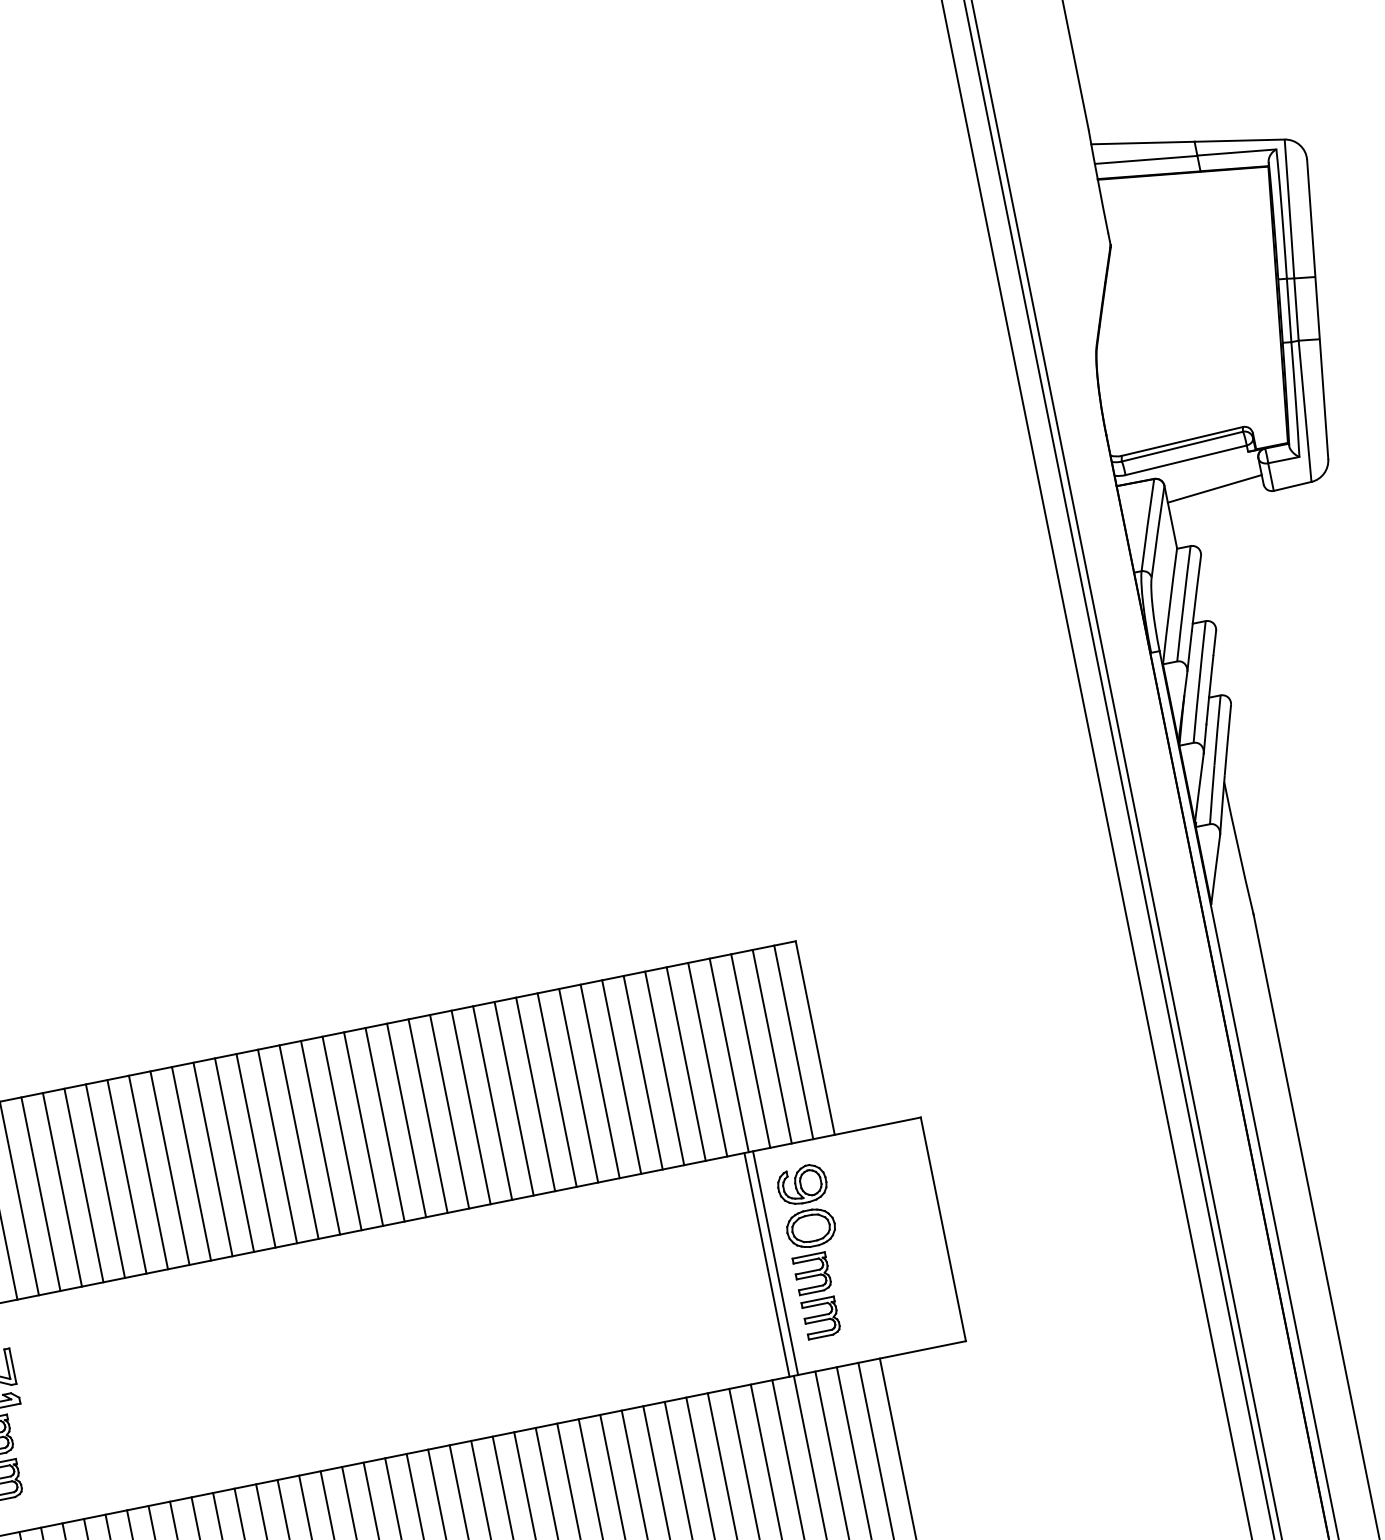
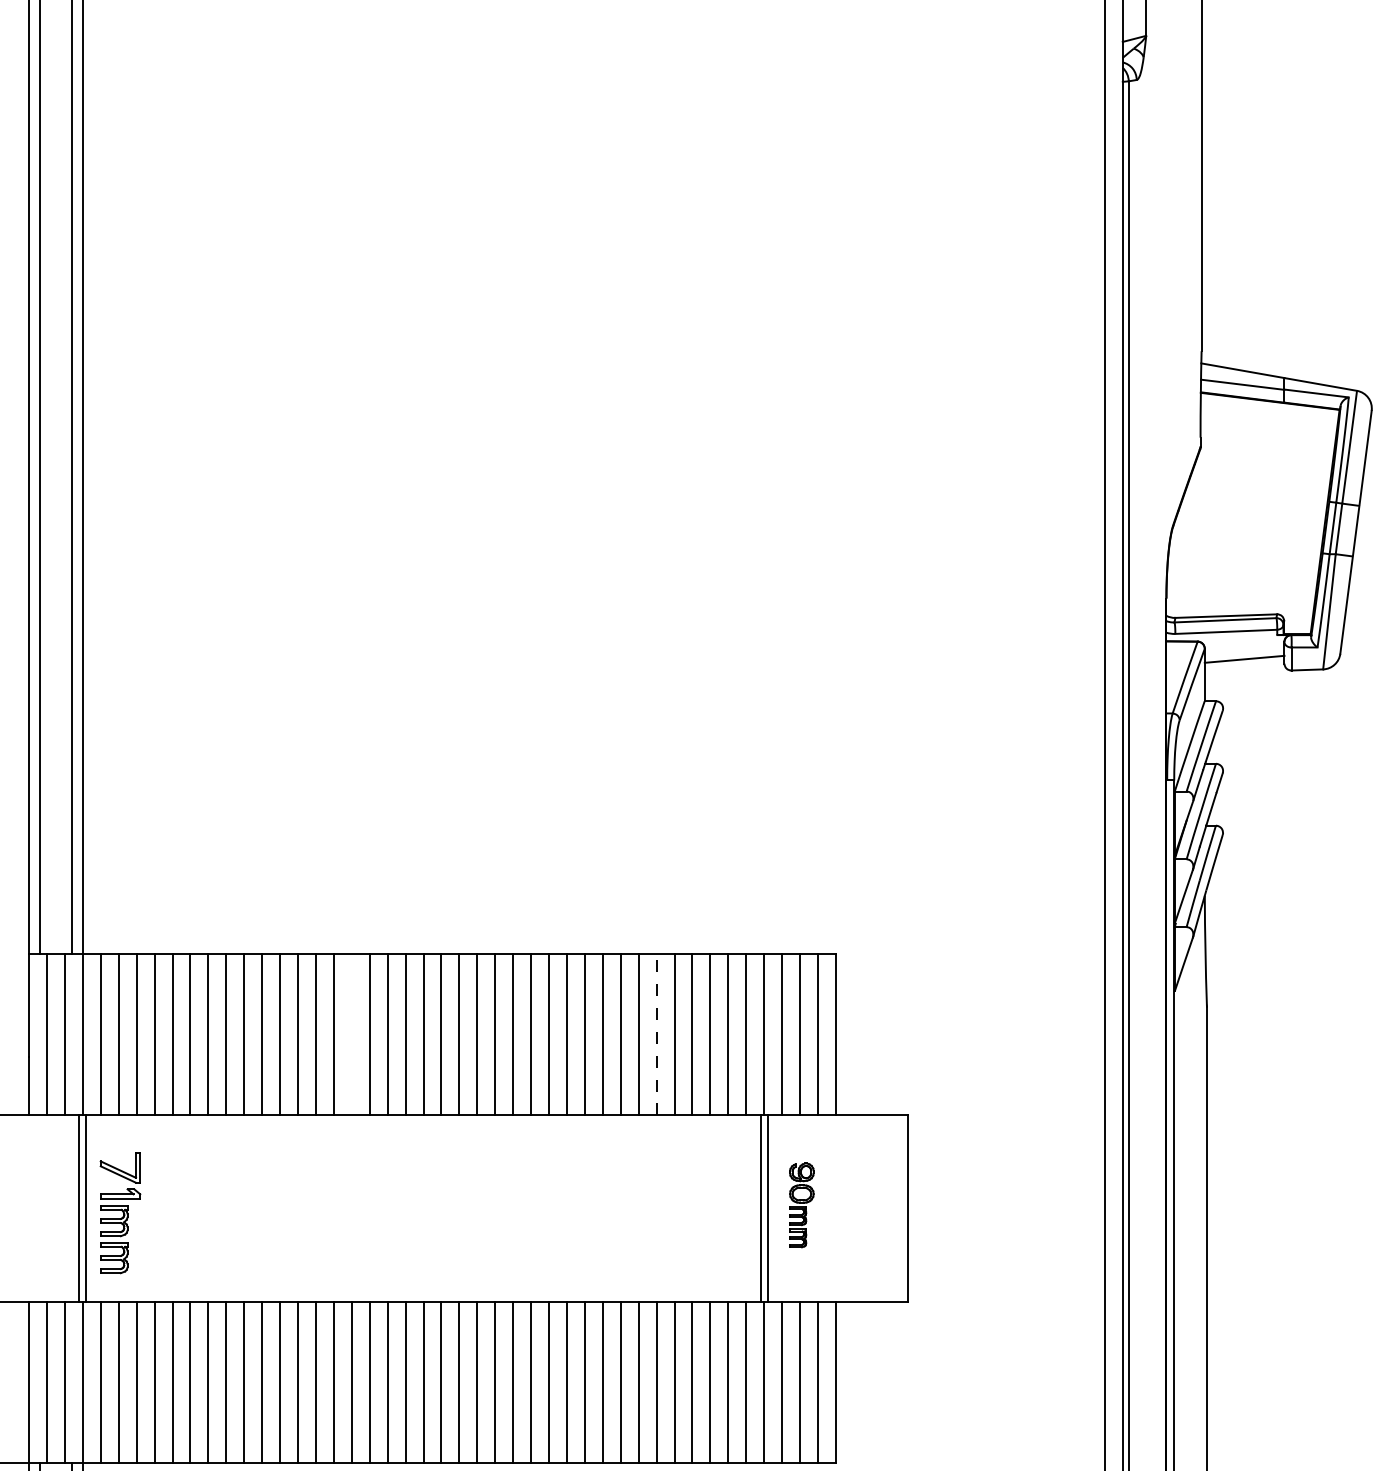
line: (600, 1081) -> (656, 1034), solid -> dashed
line: (234, 1154) -> (351, 1034), removed
part: (815, 1251) -> (801, 1205), size x0.6

